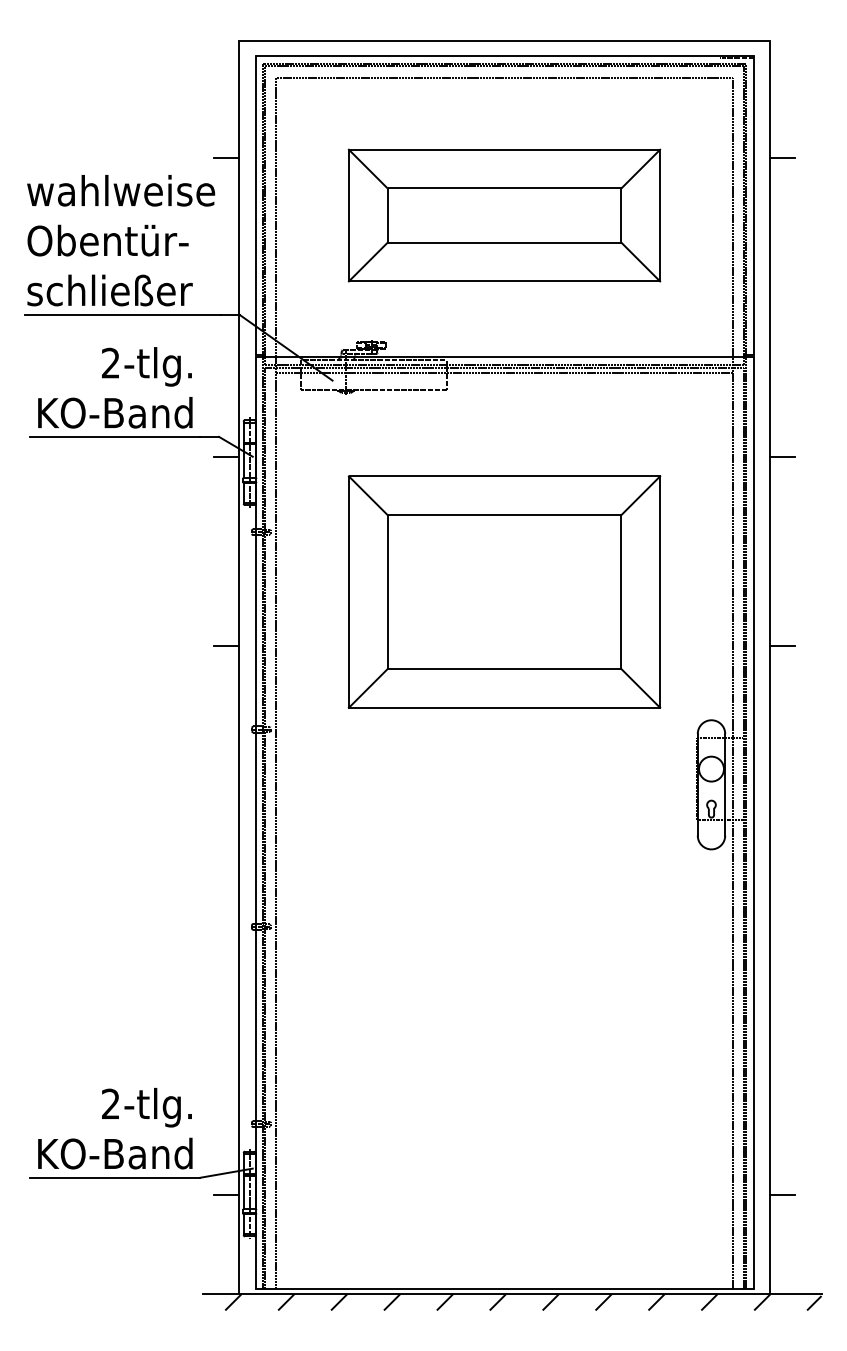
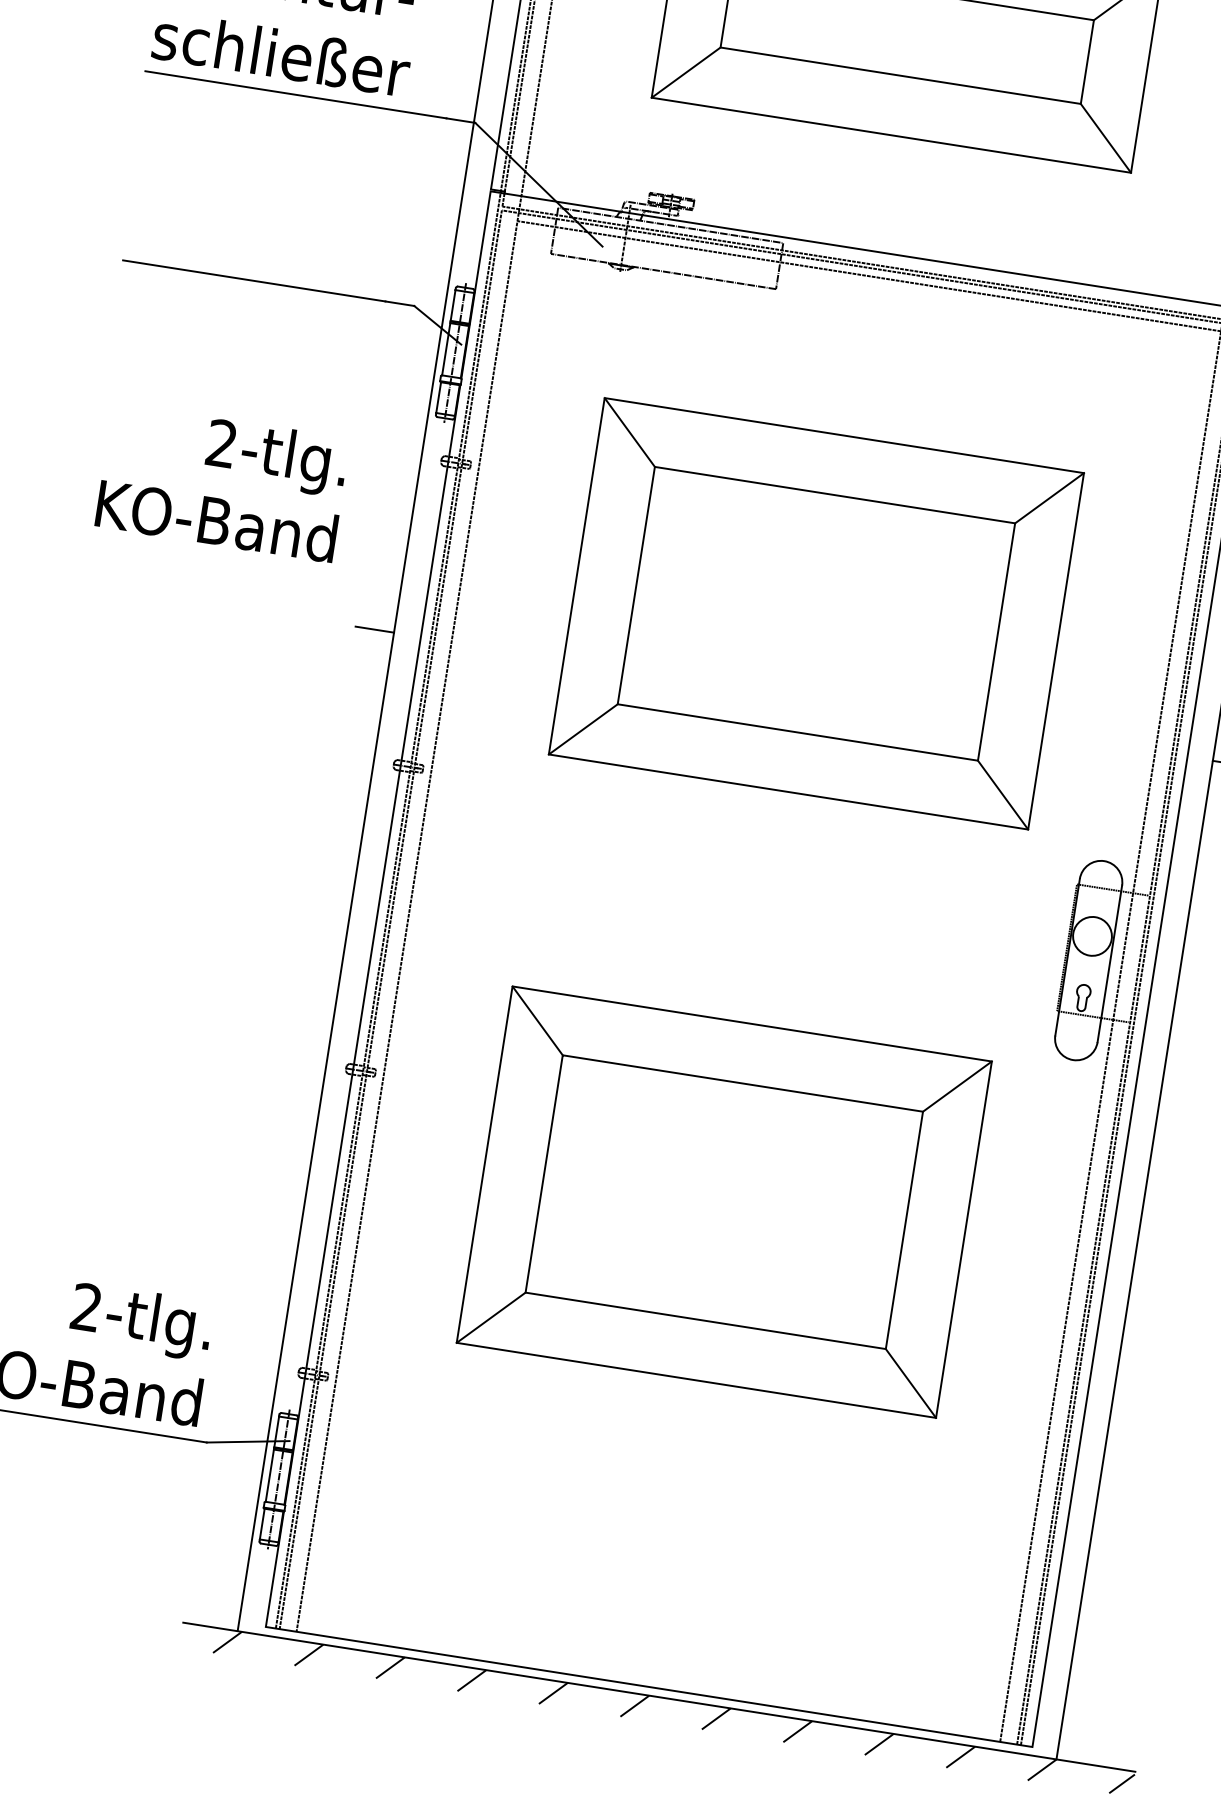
text: (115, 387) -> (223, 482), moved
line: (225, 457) -> (419, 339), removed
part: (504, 973) -> (724, 1201), added
line: (225, 1194) -> (241, 1474), removed
line: (782, 1194) -> (1099, 1608), removed

